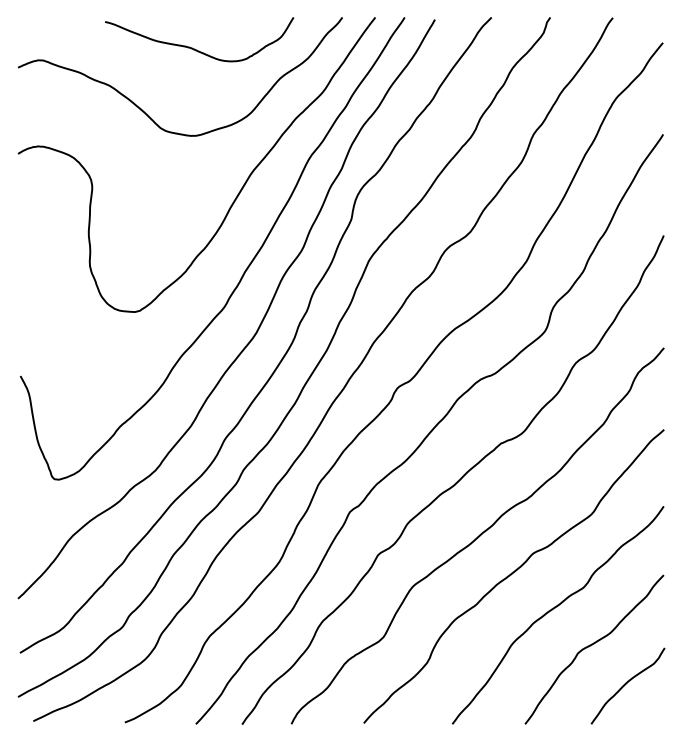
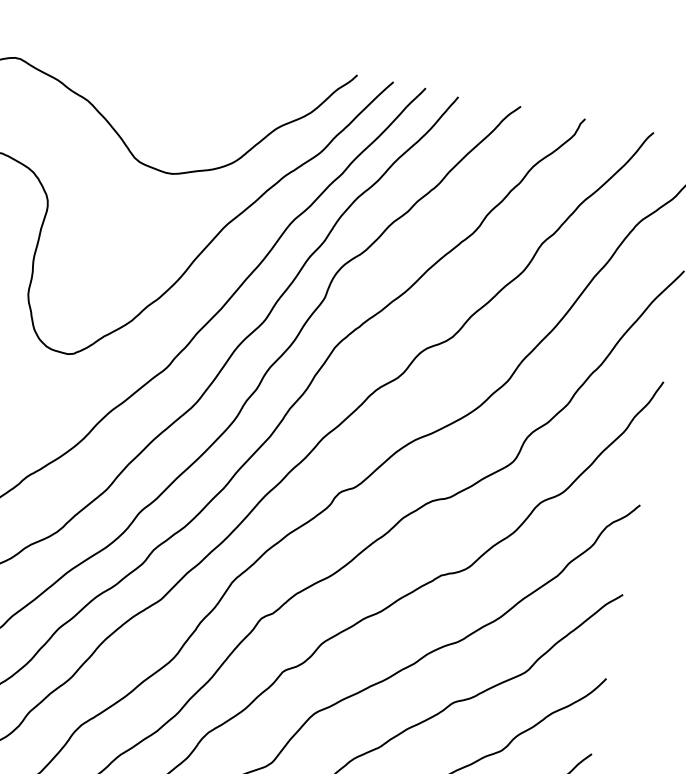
curve: (194, 48) -> (188, 77), removed

